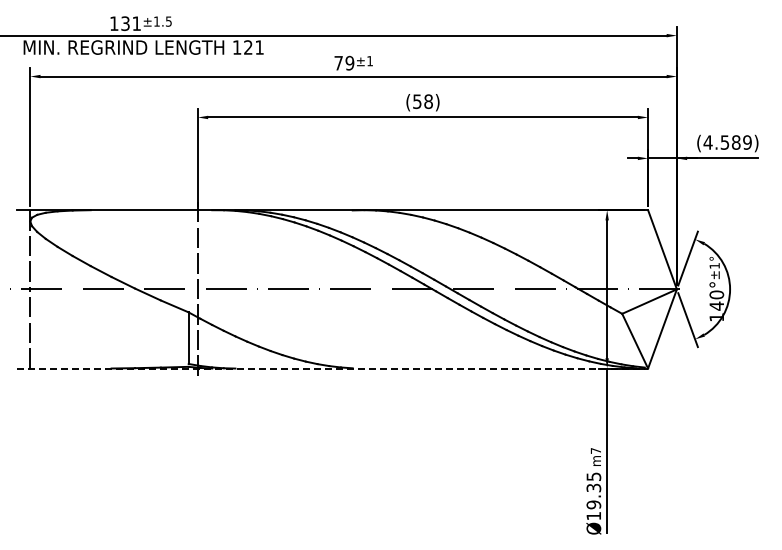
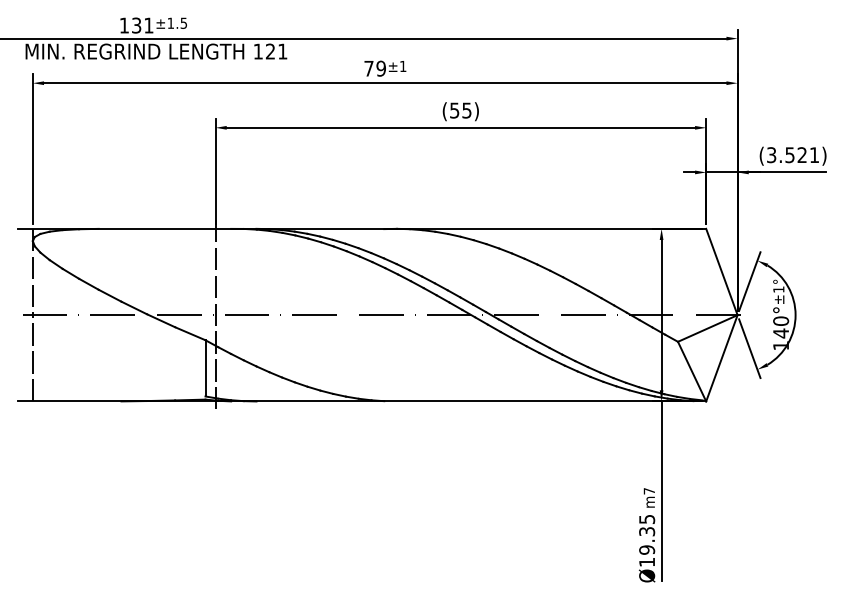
text: (428, 101) -> (466, 110), (58) -> (55)
text: (727, 142) -> (792, 155), (4.589) -> (3.521)
line: (332, 368) -> (362, 401), dashed -> solid

